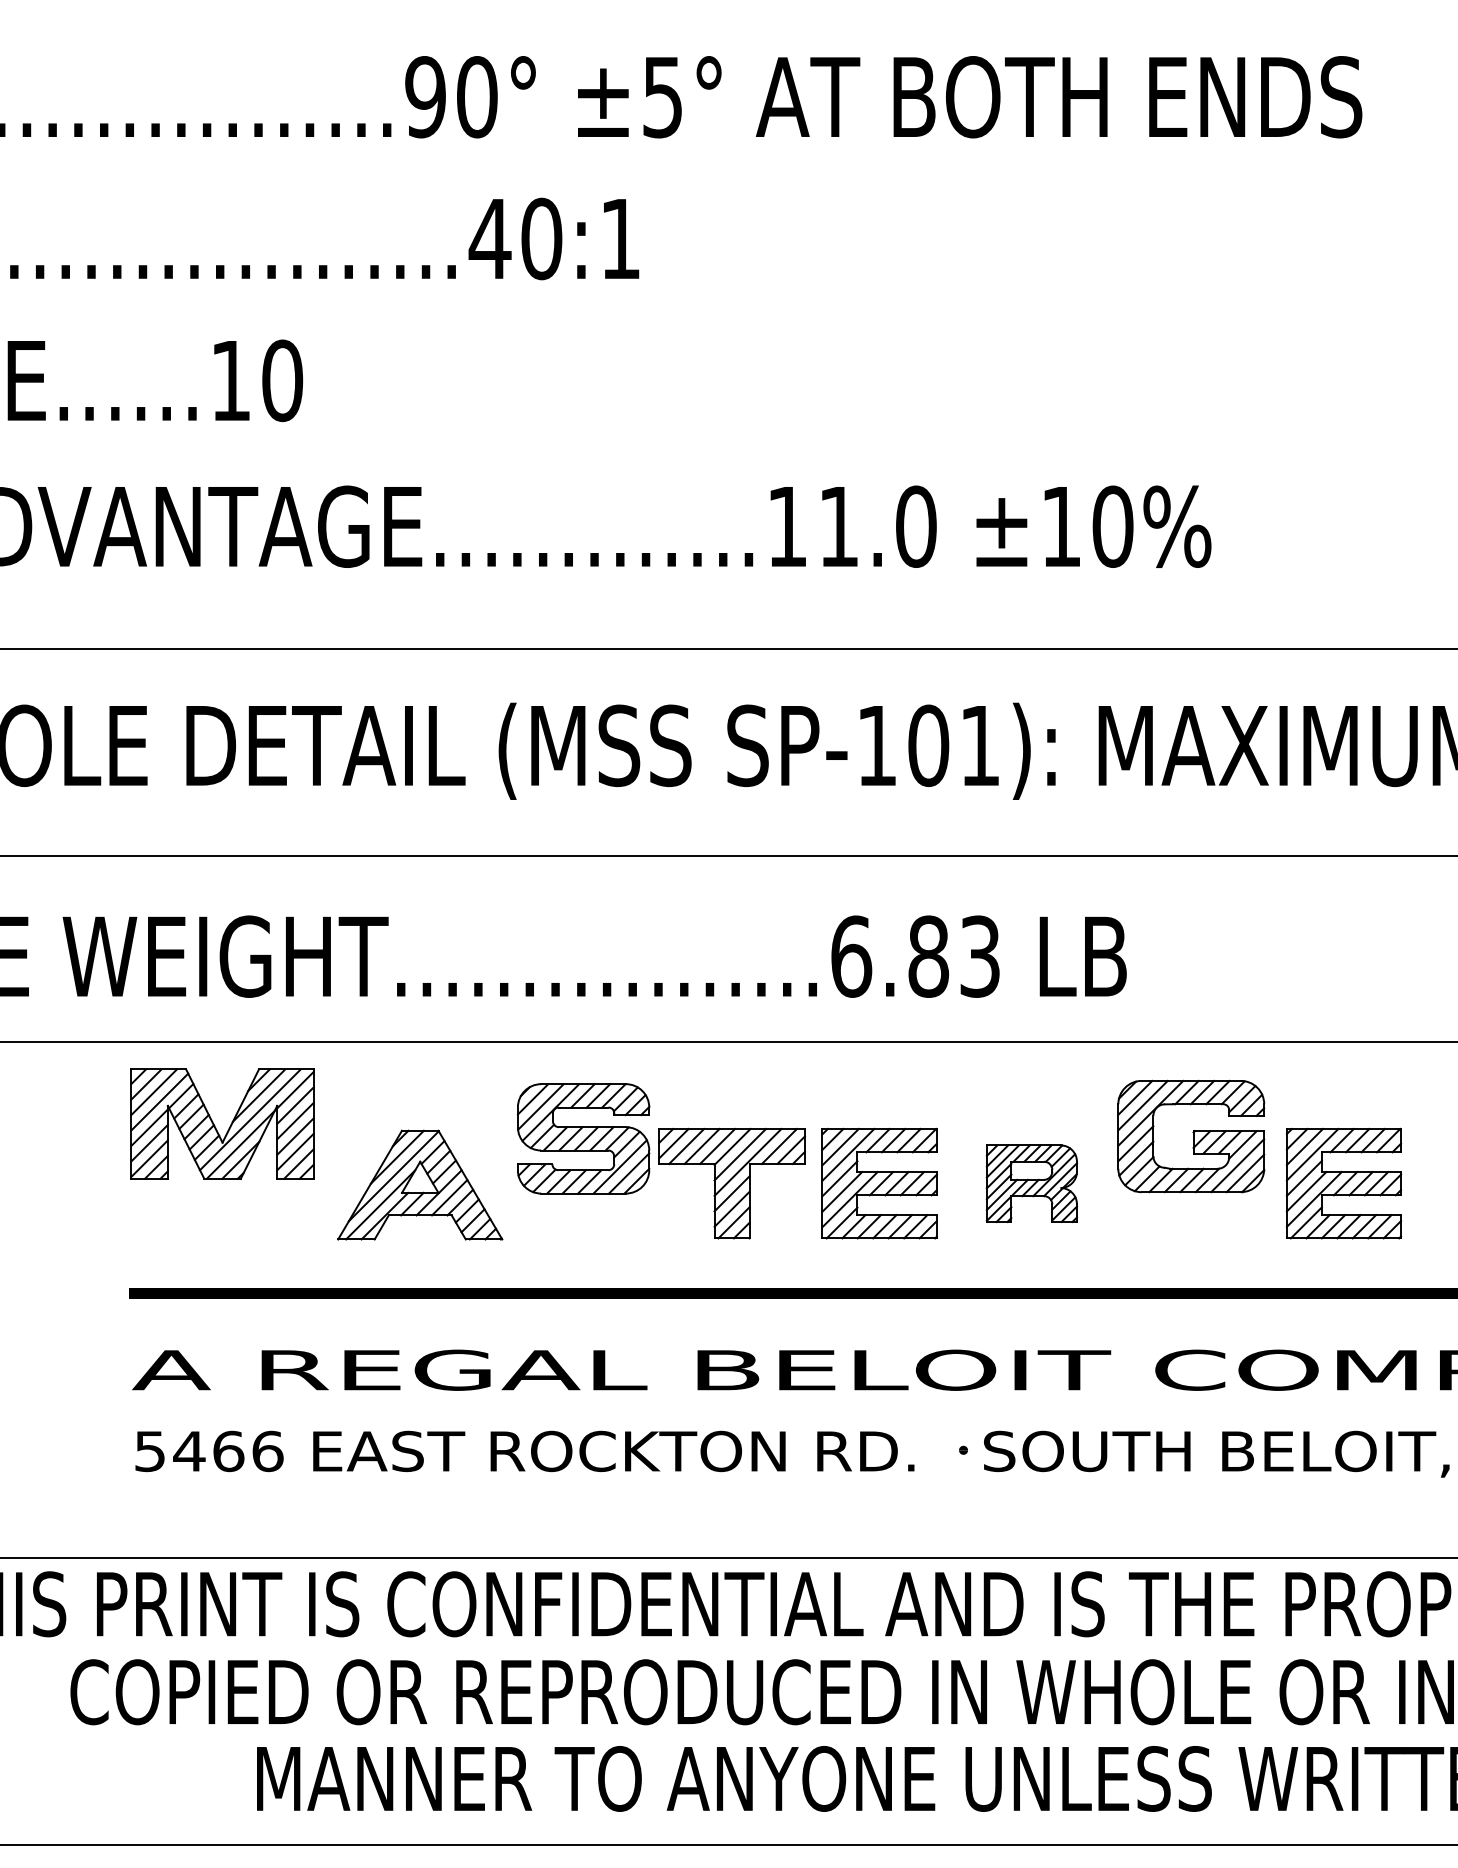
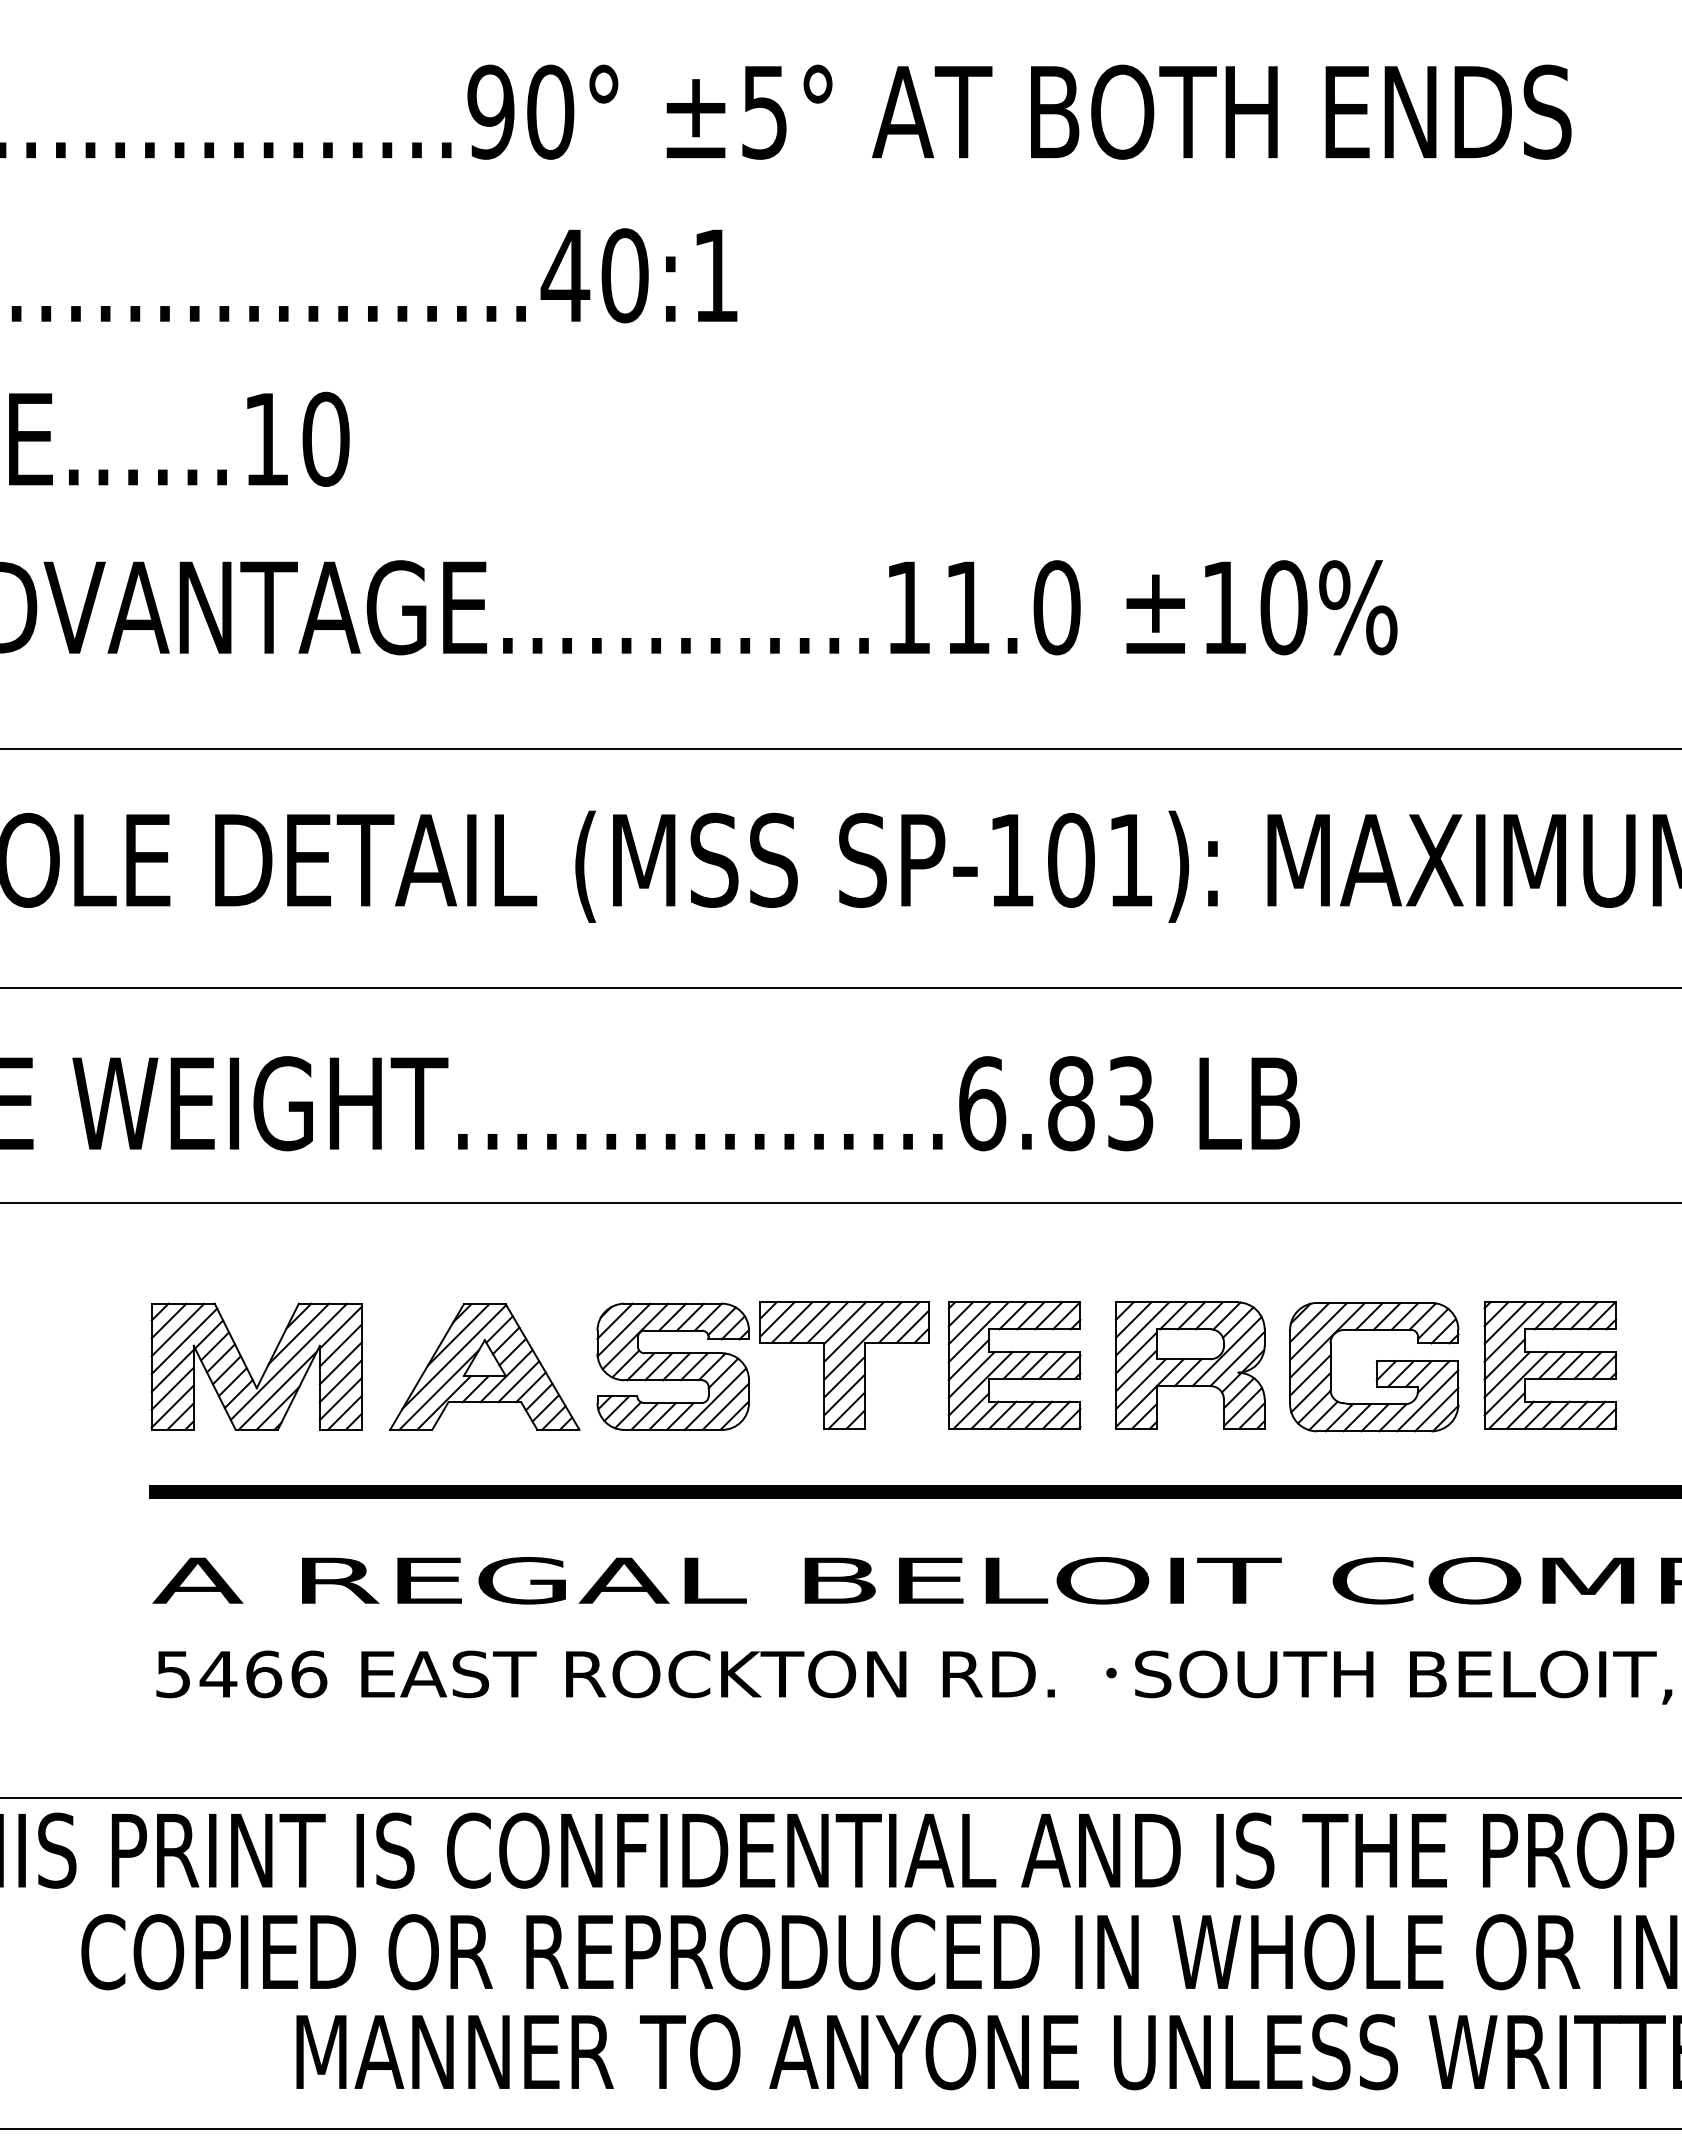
part: (215, 1125) -> (248, 1368), moved
part: (1191, 1136) -> (1374, 1367), moved
part: (583, 1138) -> (673, 1366), moved
part: (1031, 1183) -> (1190, 1365), size x1.43

